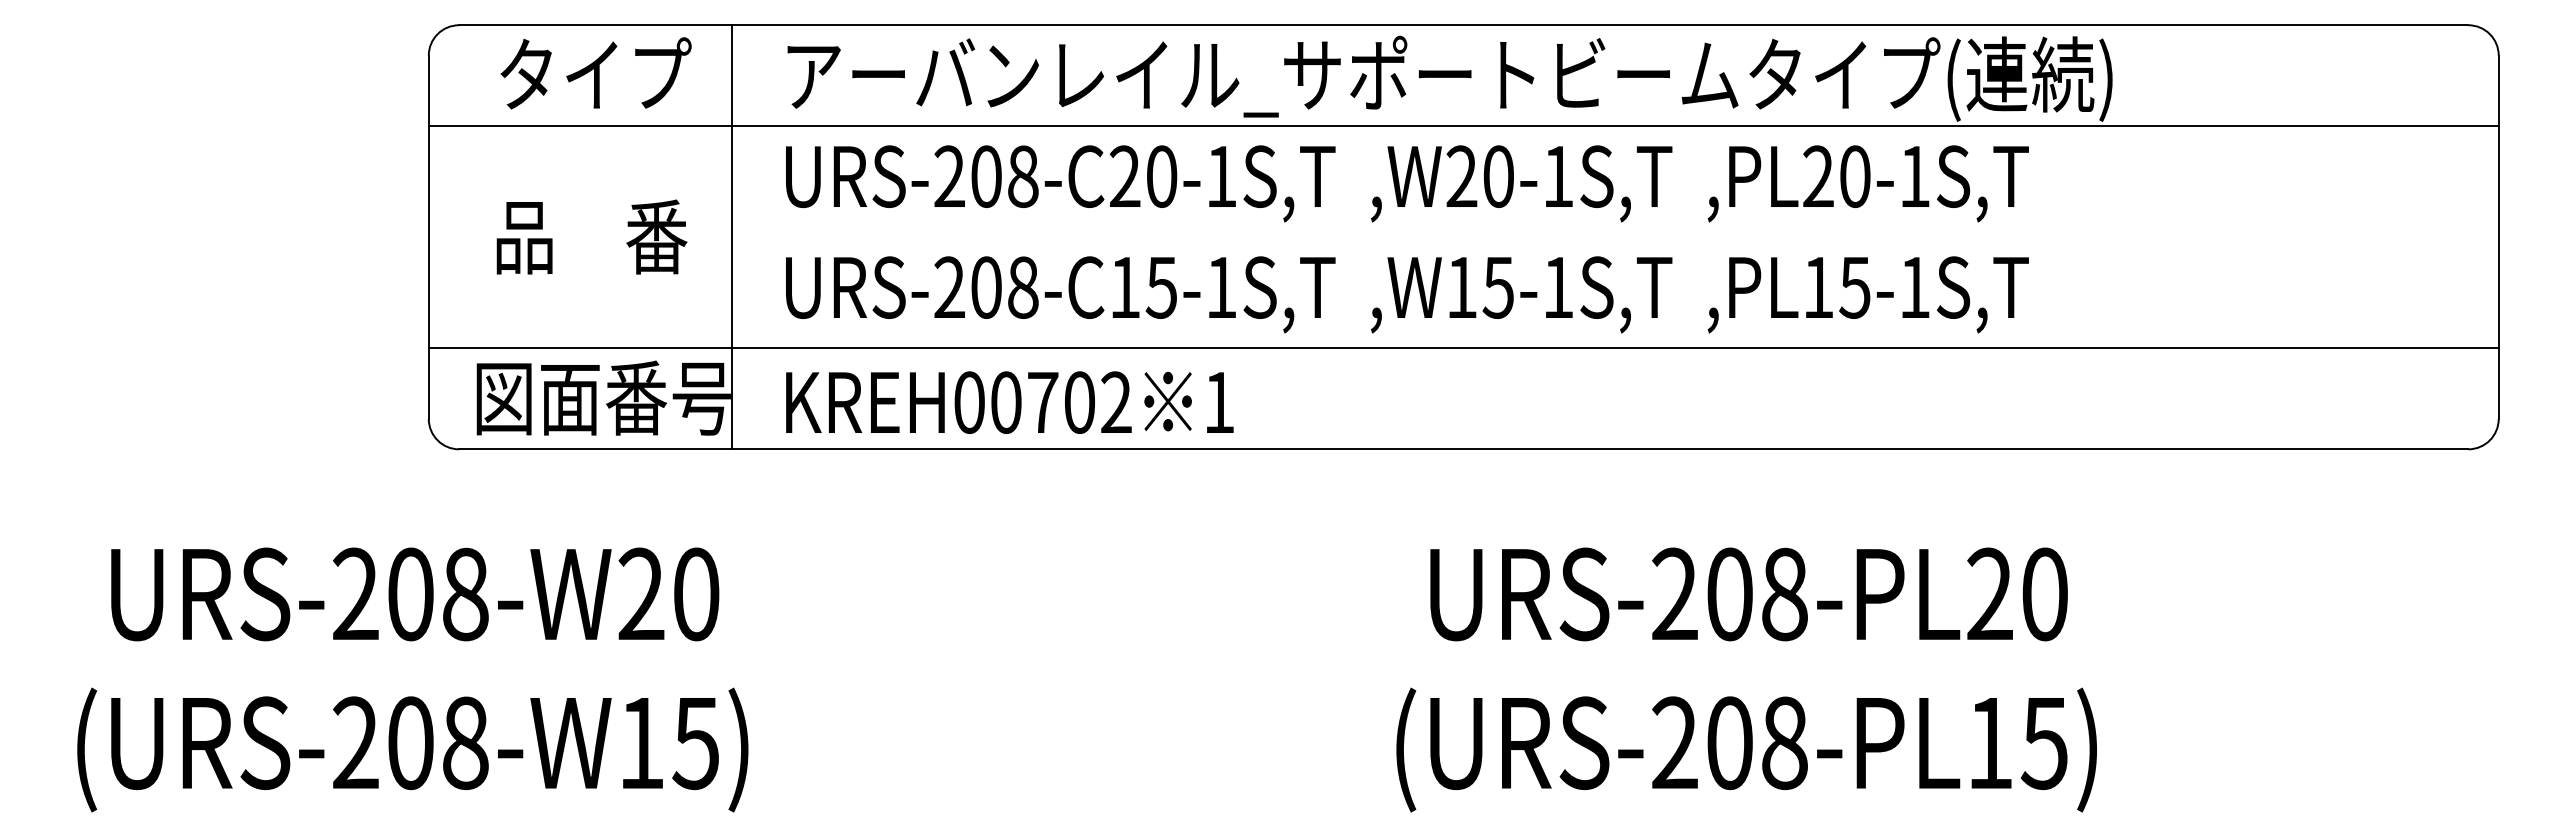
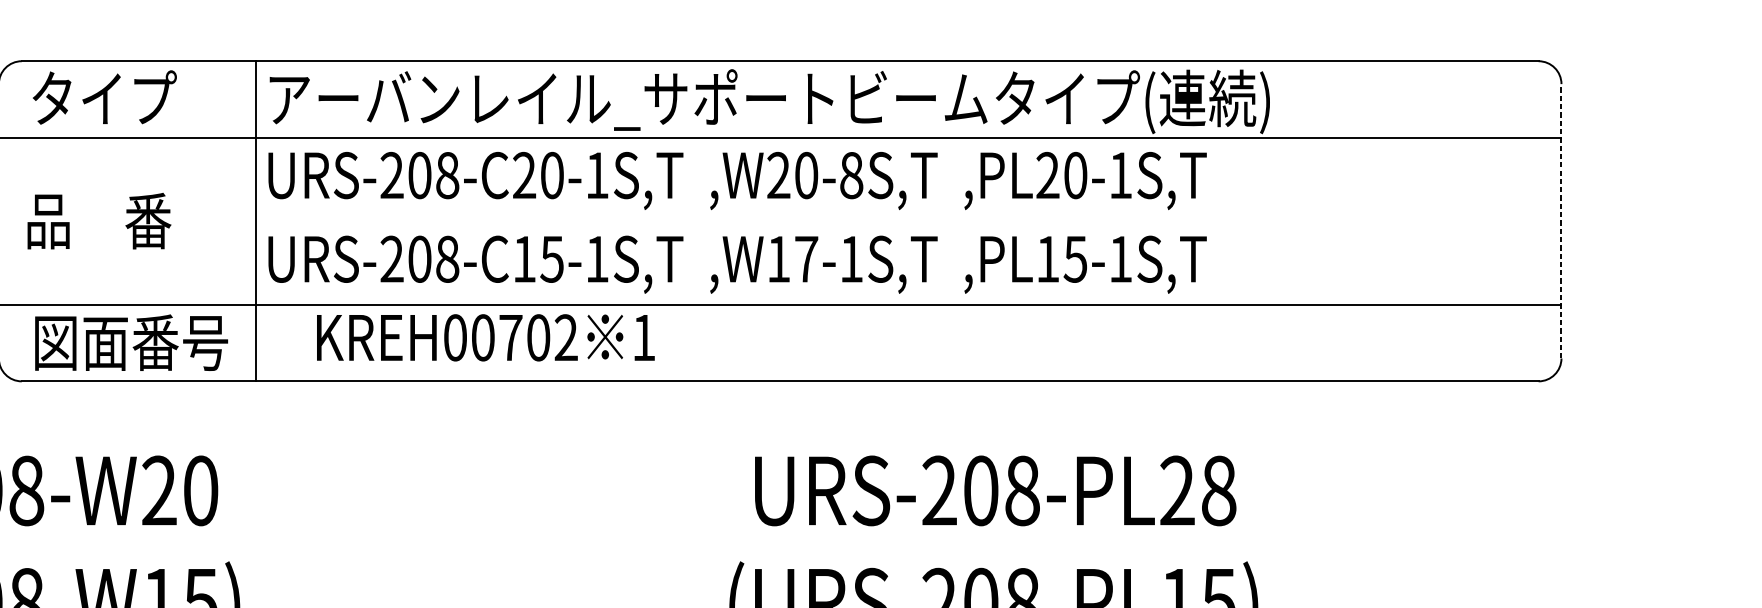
text: (595, 73) -> (104, 97), moved
text: (1558, 176) -> (851, 175), ,W20-1S,T -> ,W20-8S,T
text: (591, 236) -> (99, 220), moved
line: (732, 237) -> (256, 221), moved
line: (2498, 237) -> (1561, 221), solid -> dashed
text: (1498, 287) -> (806, 259), ,W15-1S,T -> ,W17-1S,T
text: (1009, 402) -> (485, 337), moved
text: (2045, 594) -> (1219, 490), URS-208-PL20 -> URS-208-PL28

